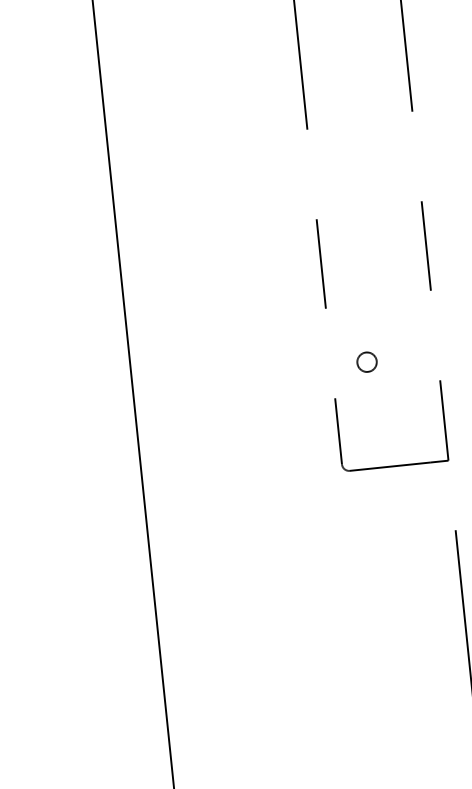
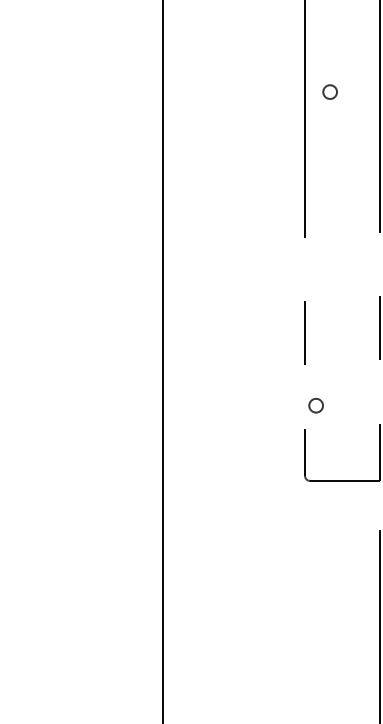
circle: (366, 361) -> (315, 405), moved

